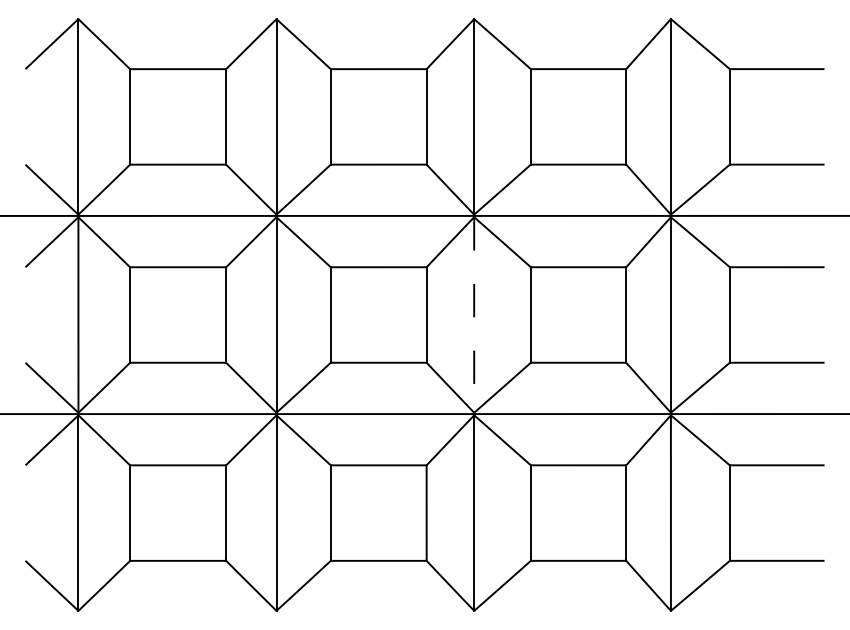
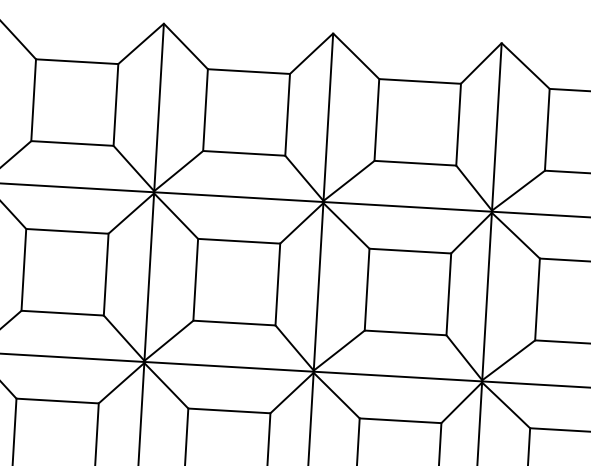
line: (474, 314) -> (318, 286), dashed -> solid

